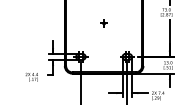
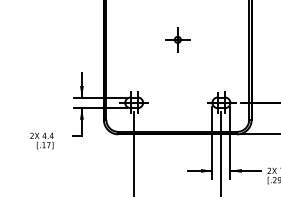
part: (103, 23) -> (176, 40), size x1.67

